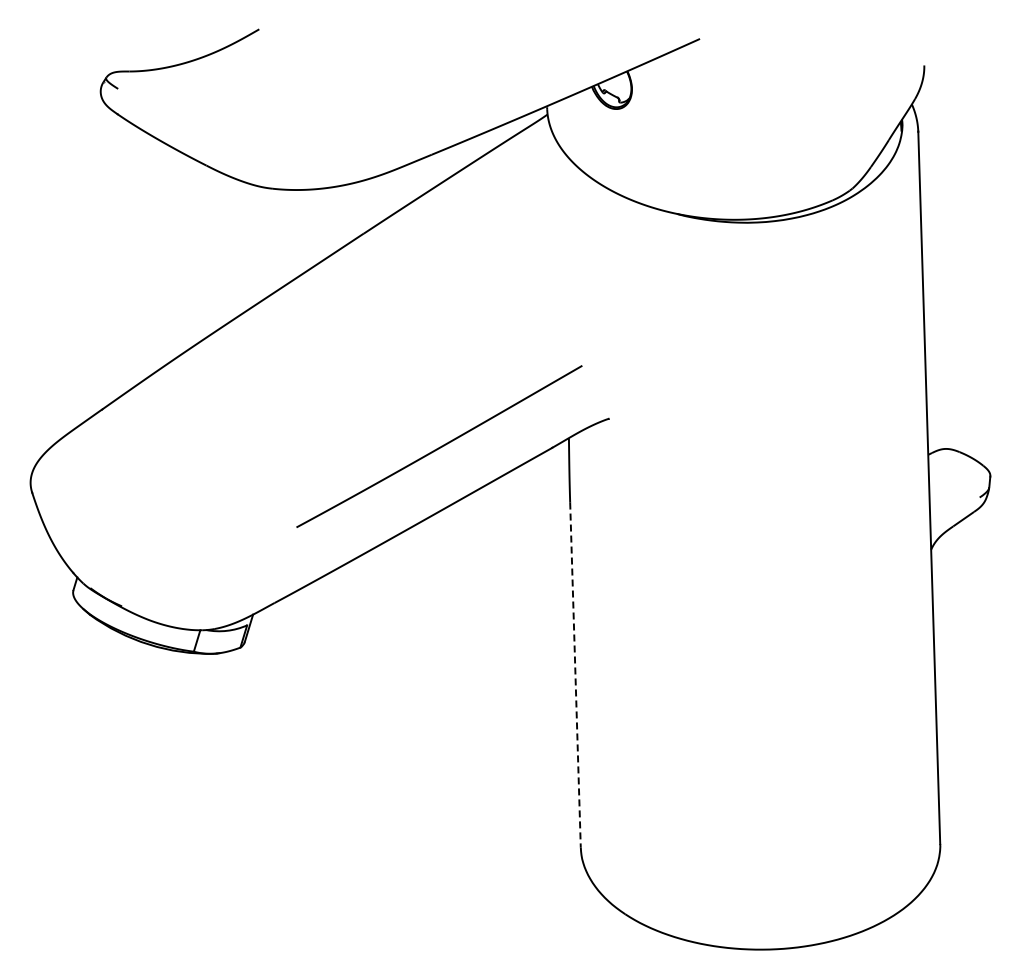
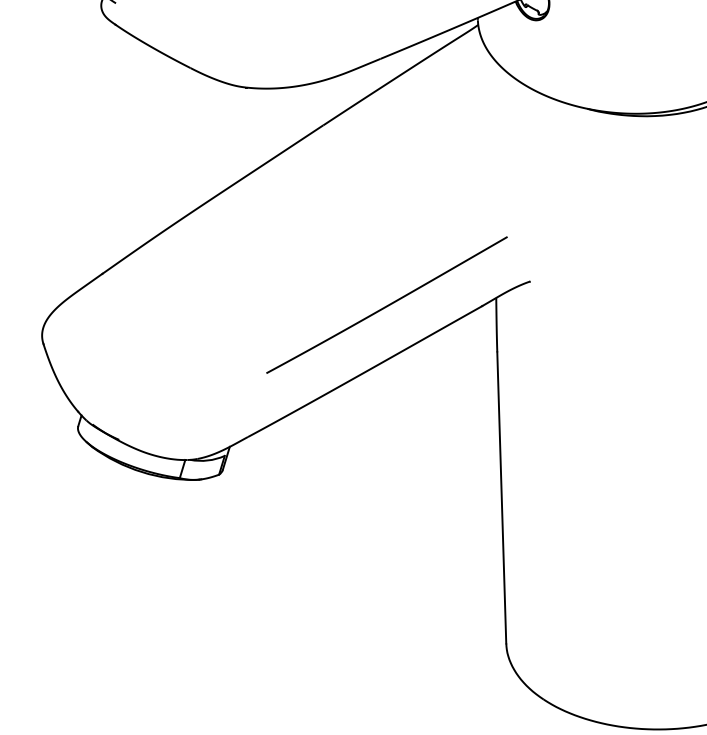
line: (575, 675) -> (501, 498), dashed -> solid

